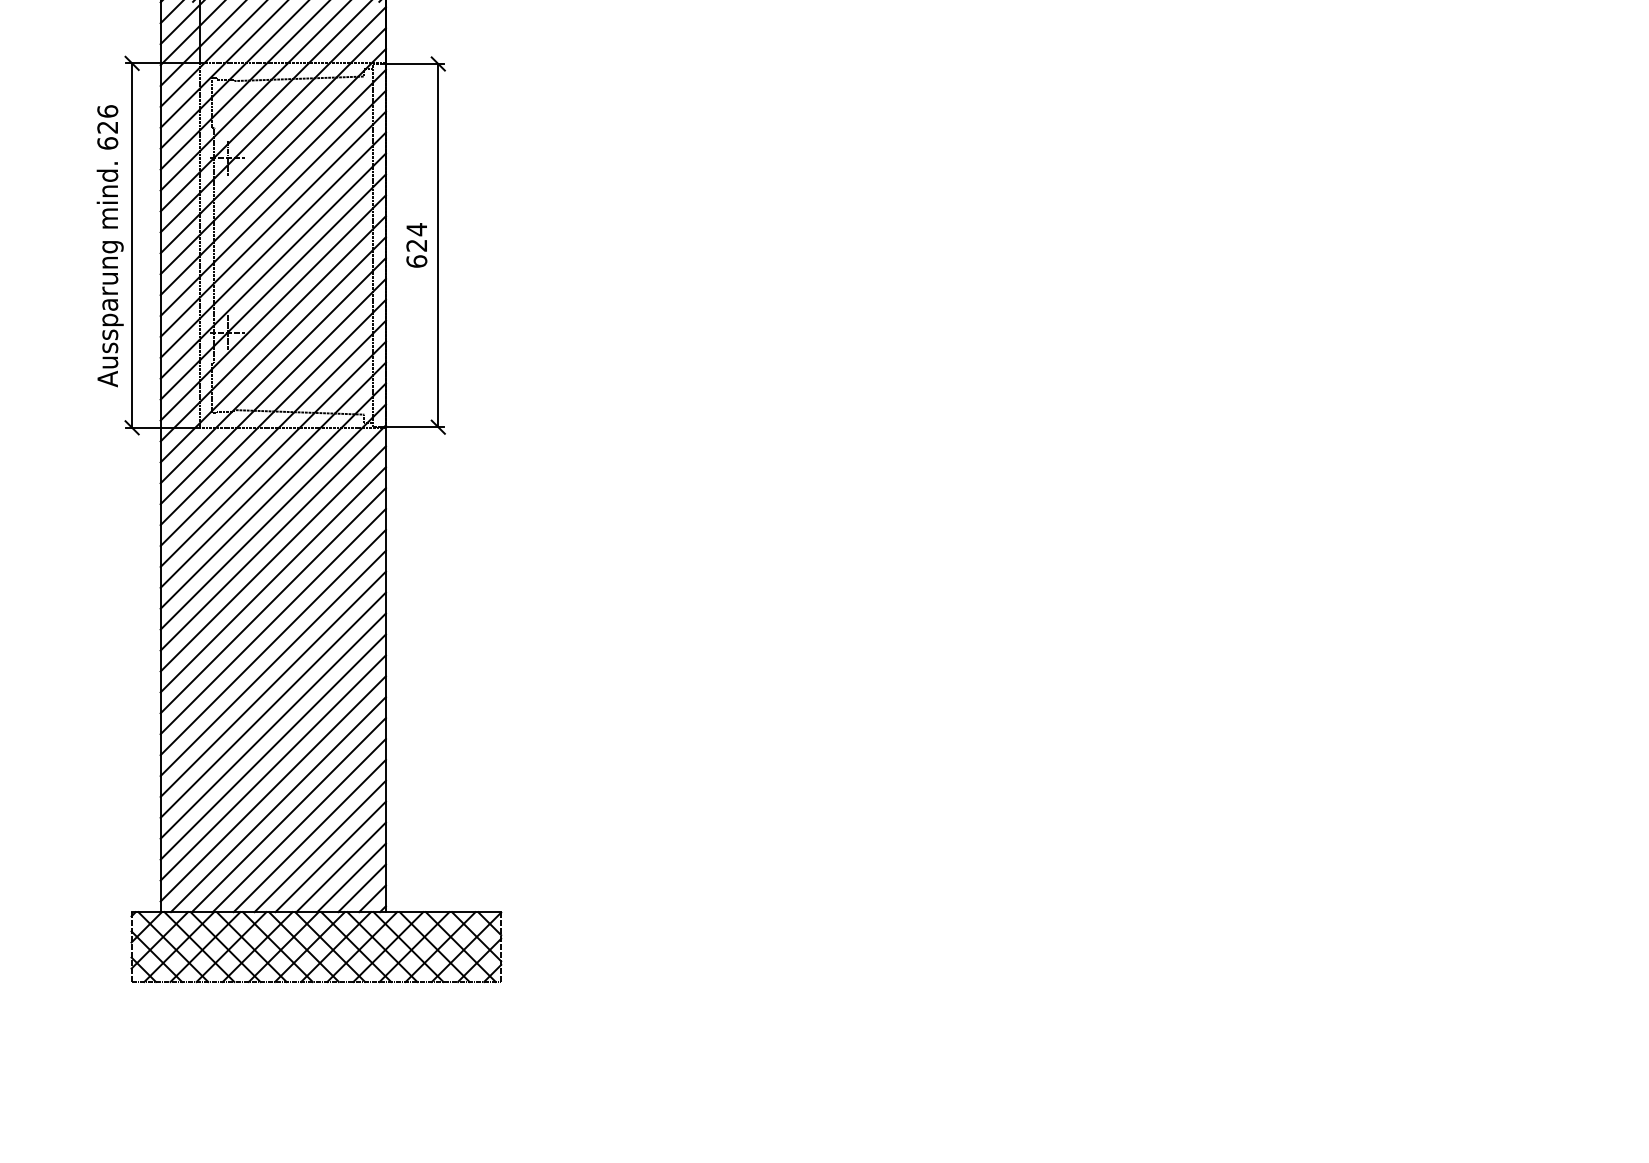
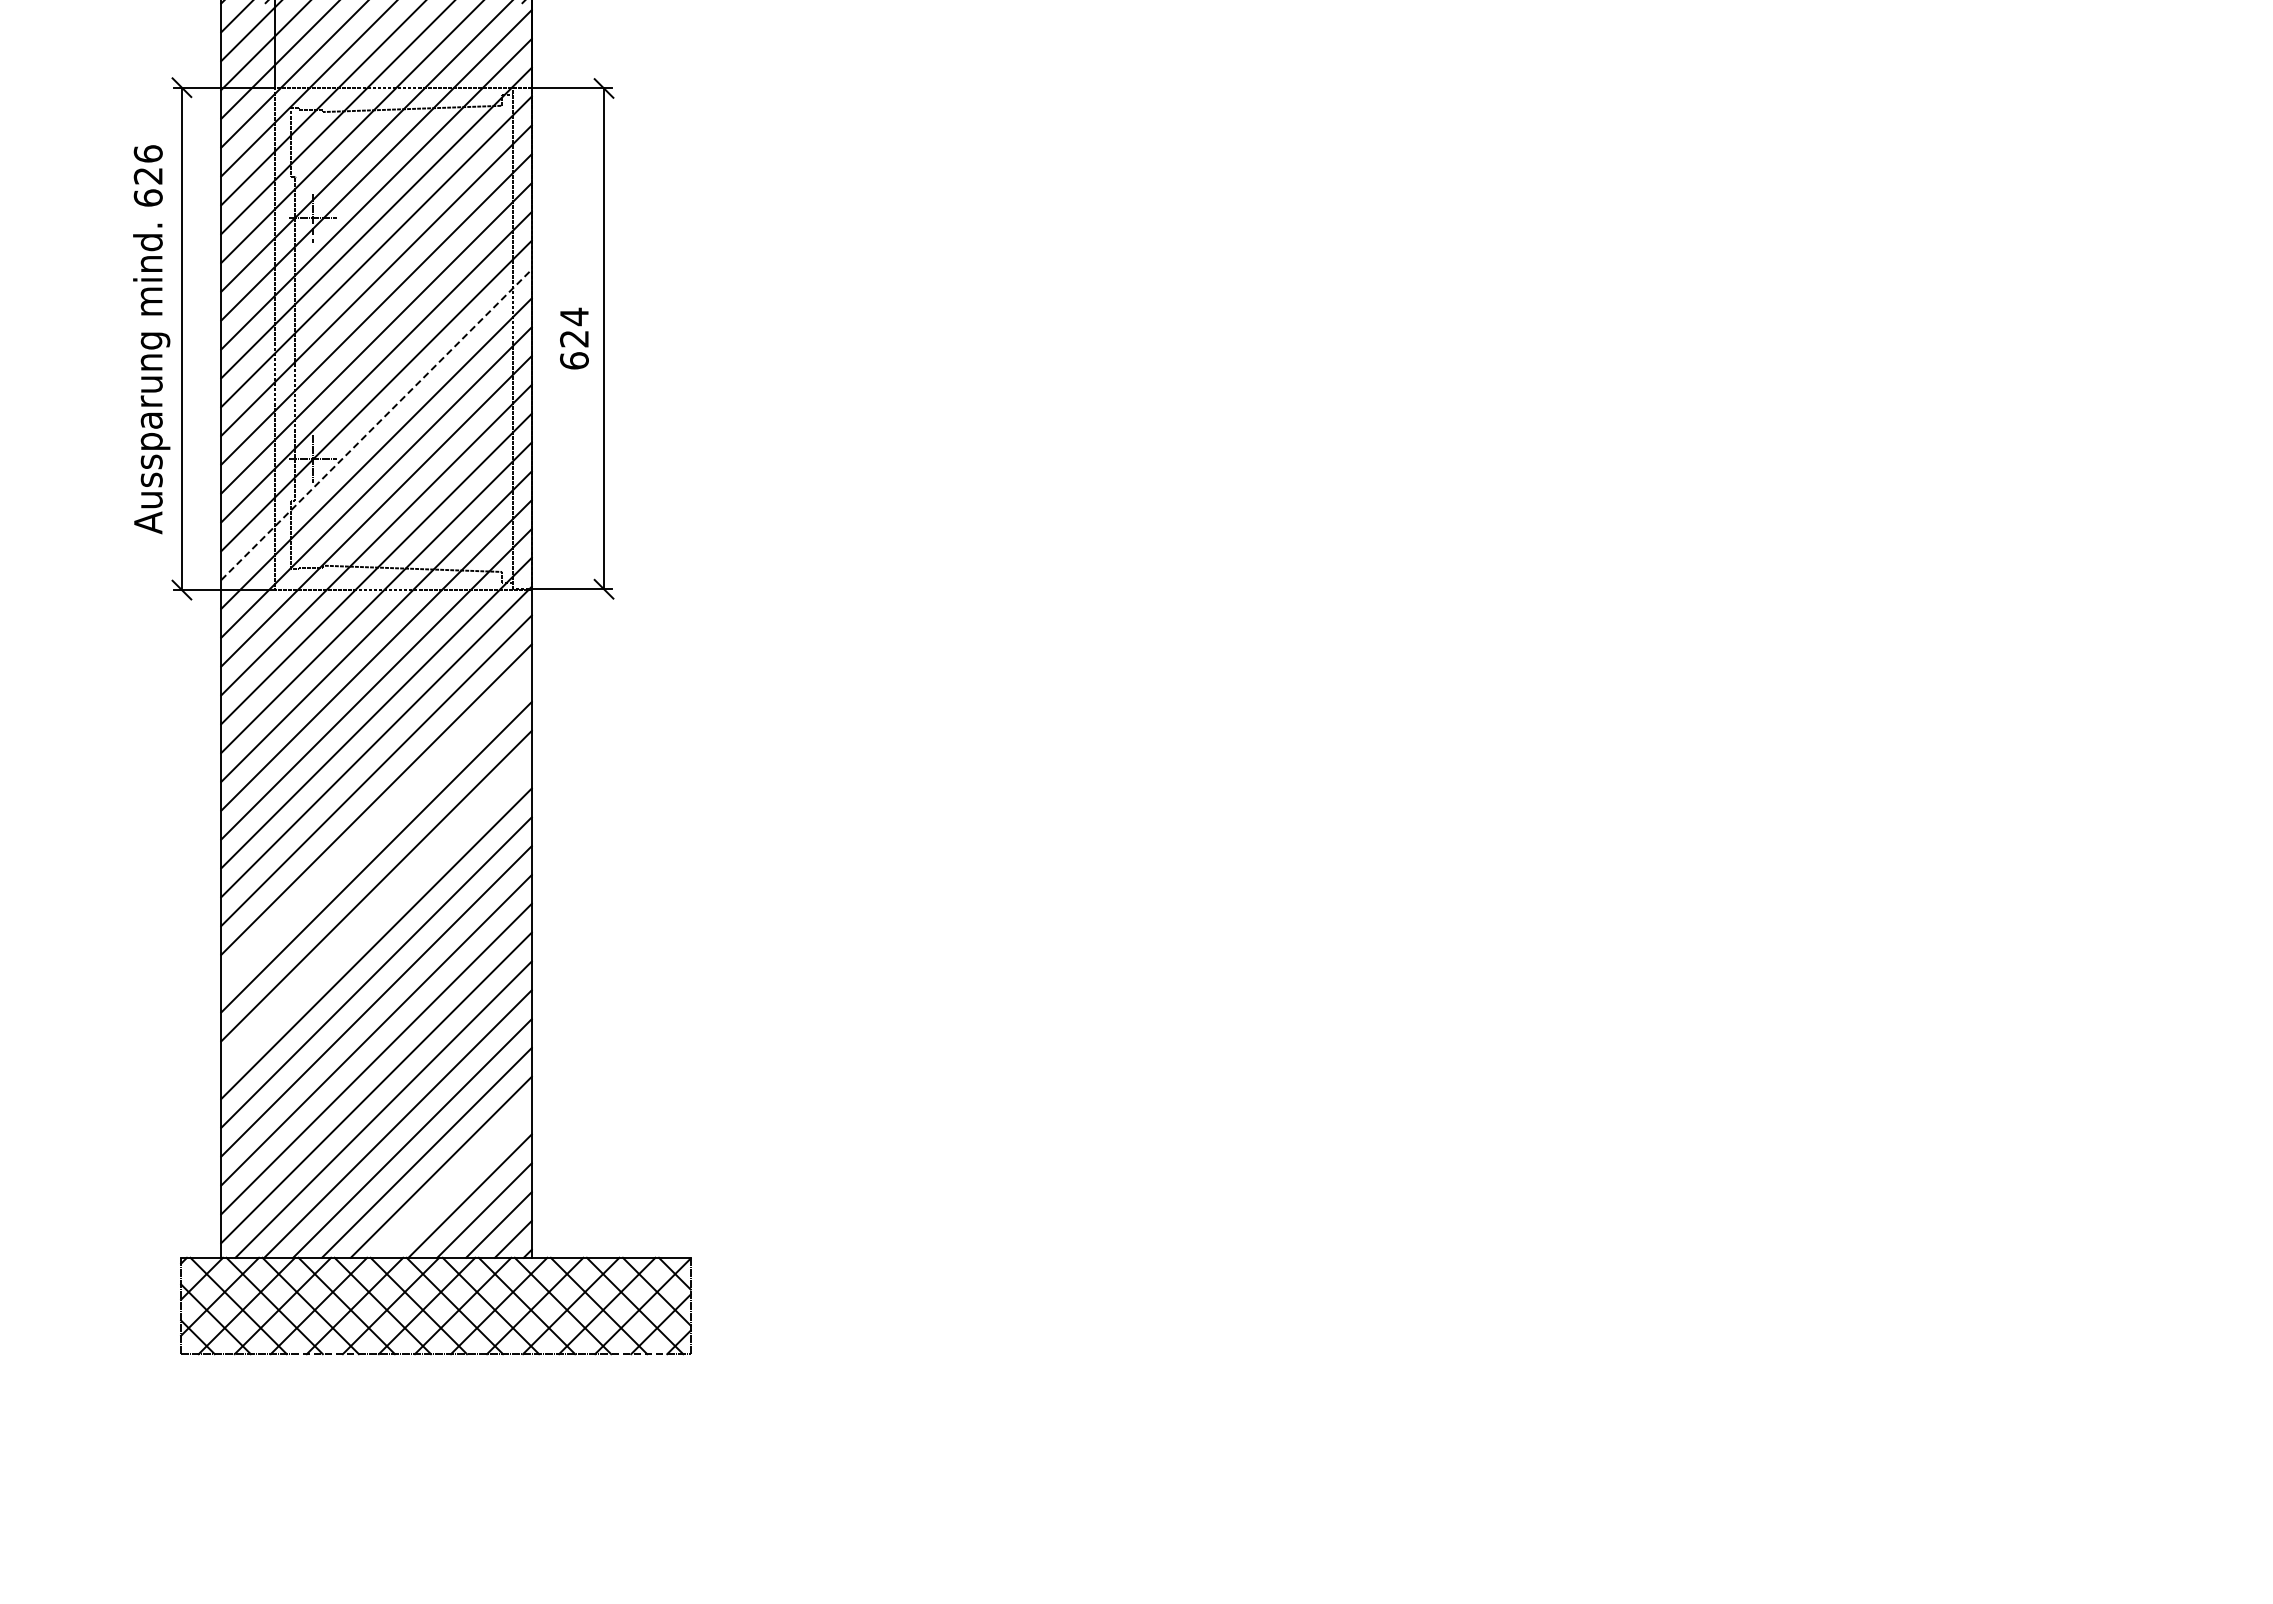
line: (273, 307) -> (376, 424), solid -> dashed
line: (273, 600) -> (376, 828), removed
line: (273, 663) -> (376, 914), removed
line: (330, 856) -> (455, 1181), removed

